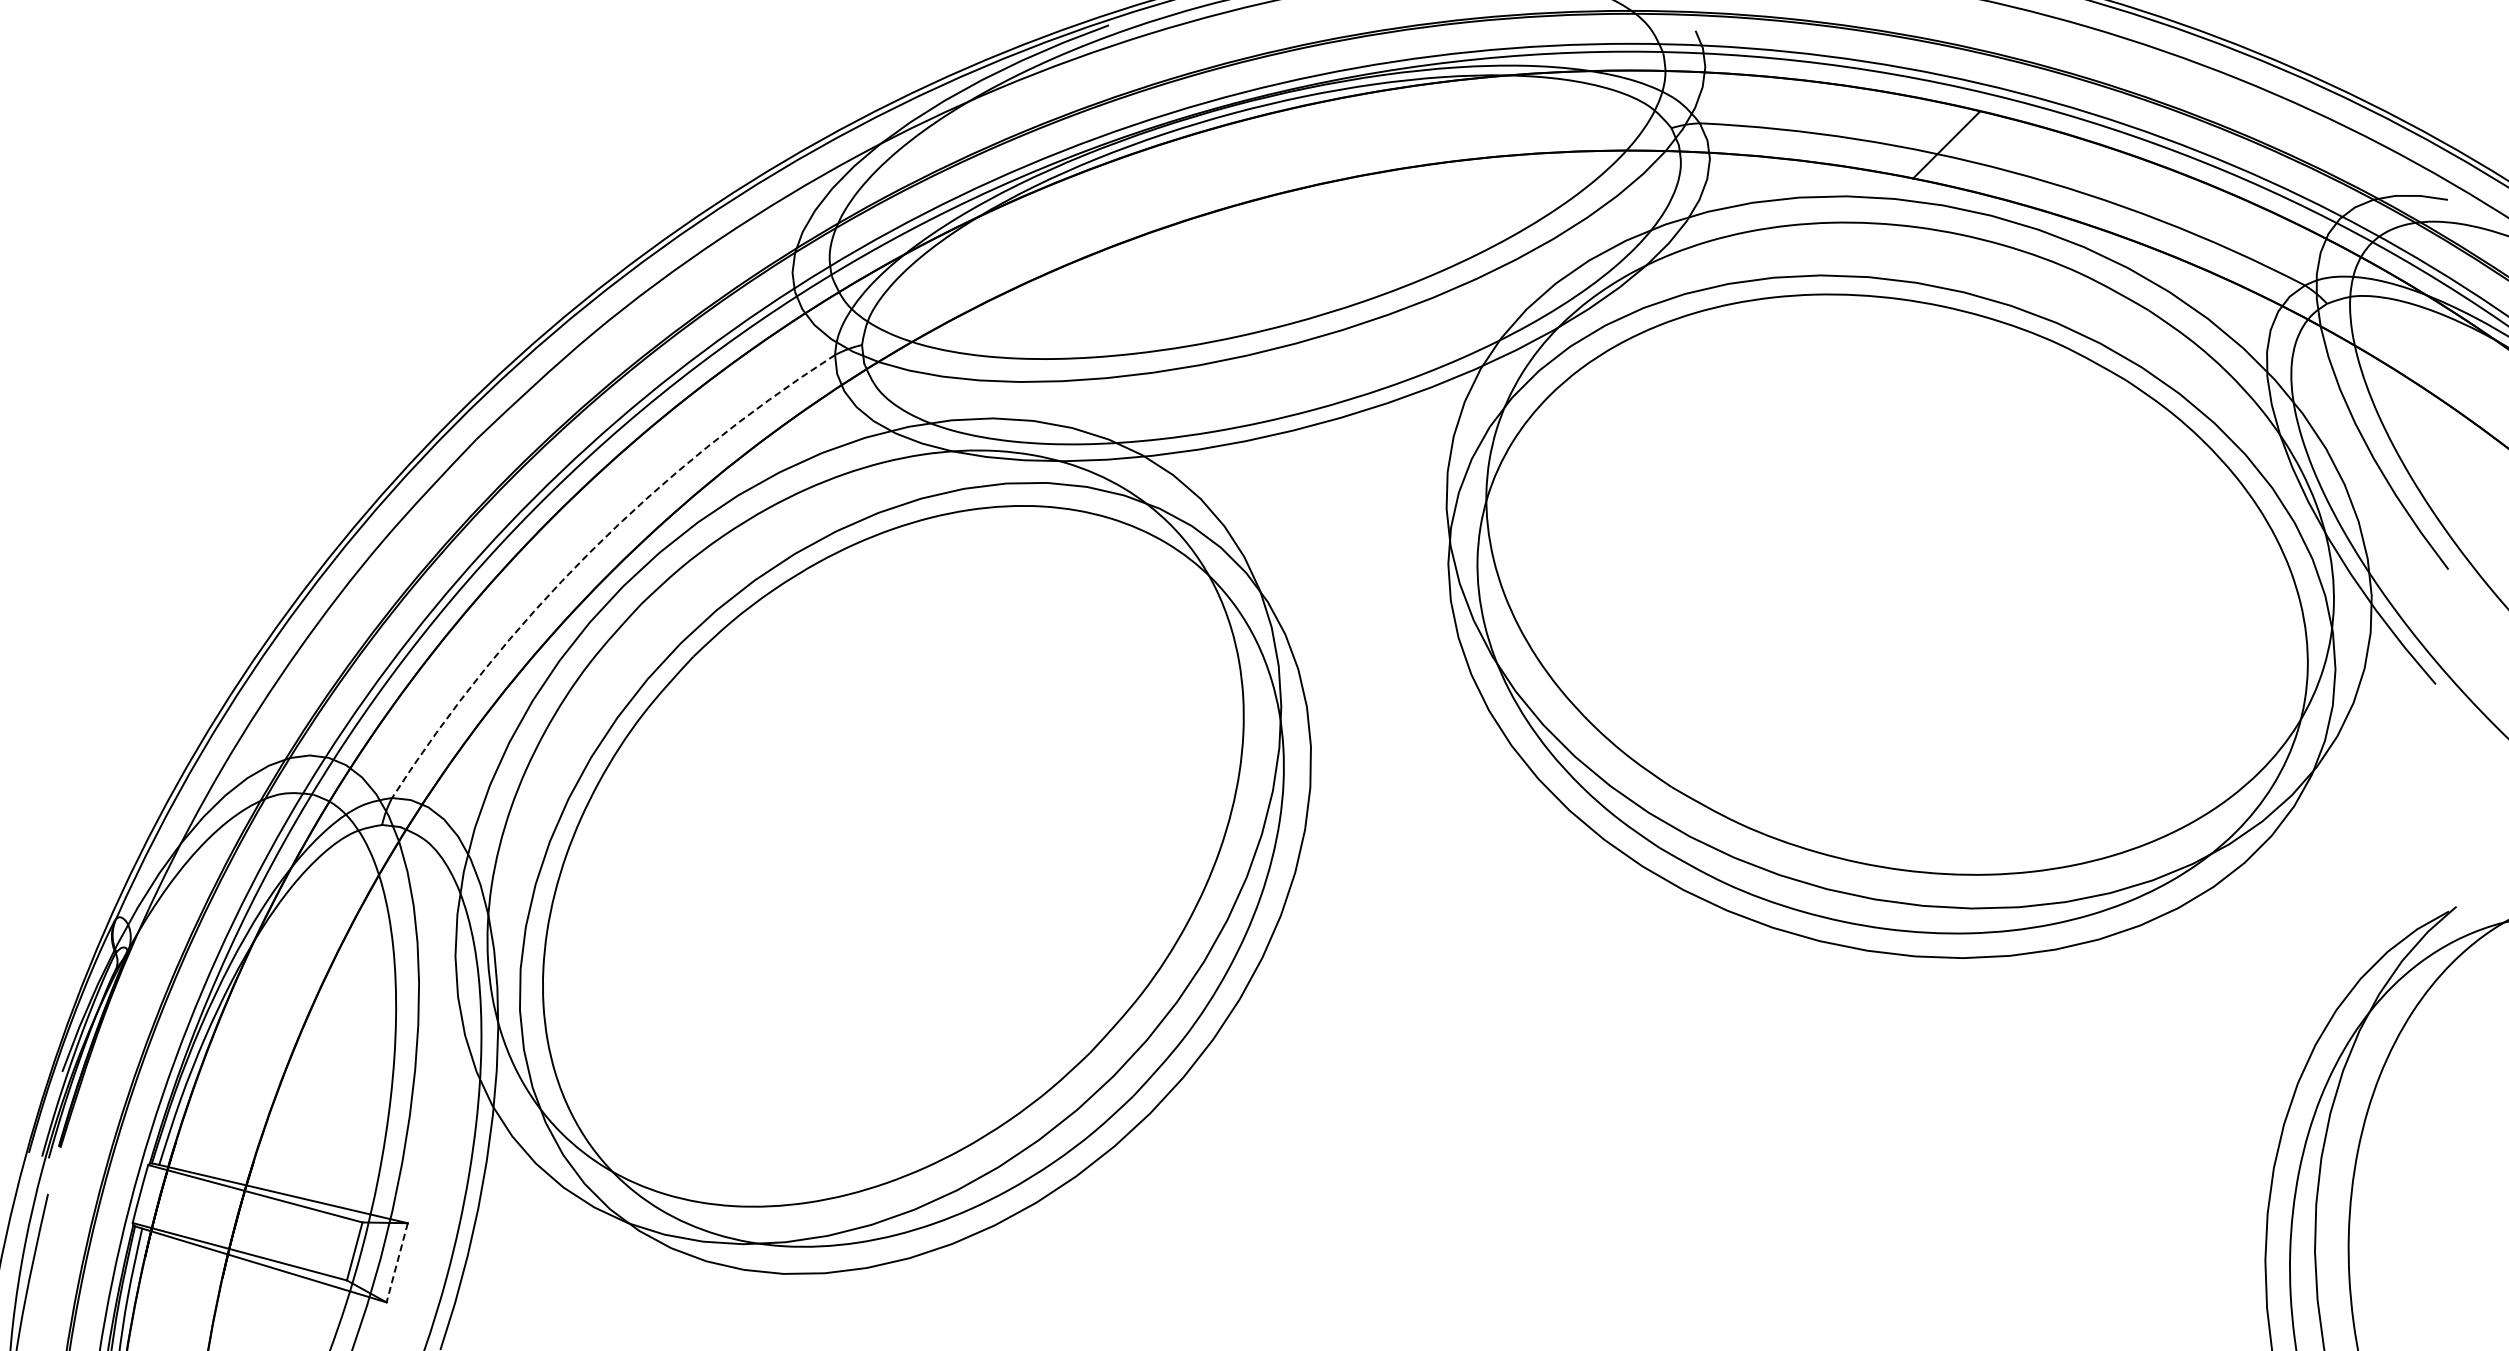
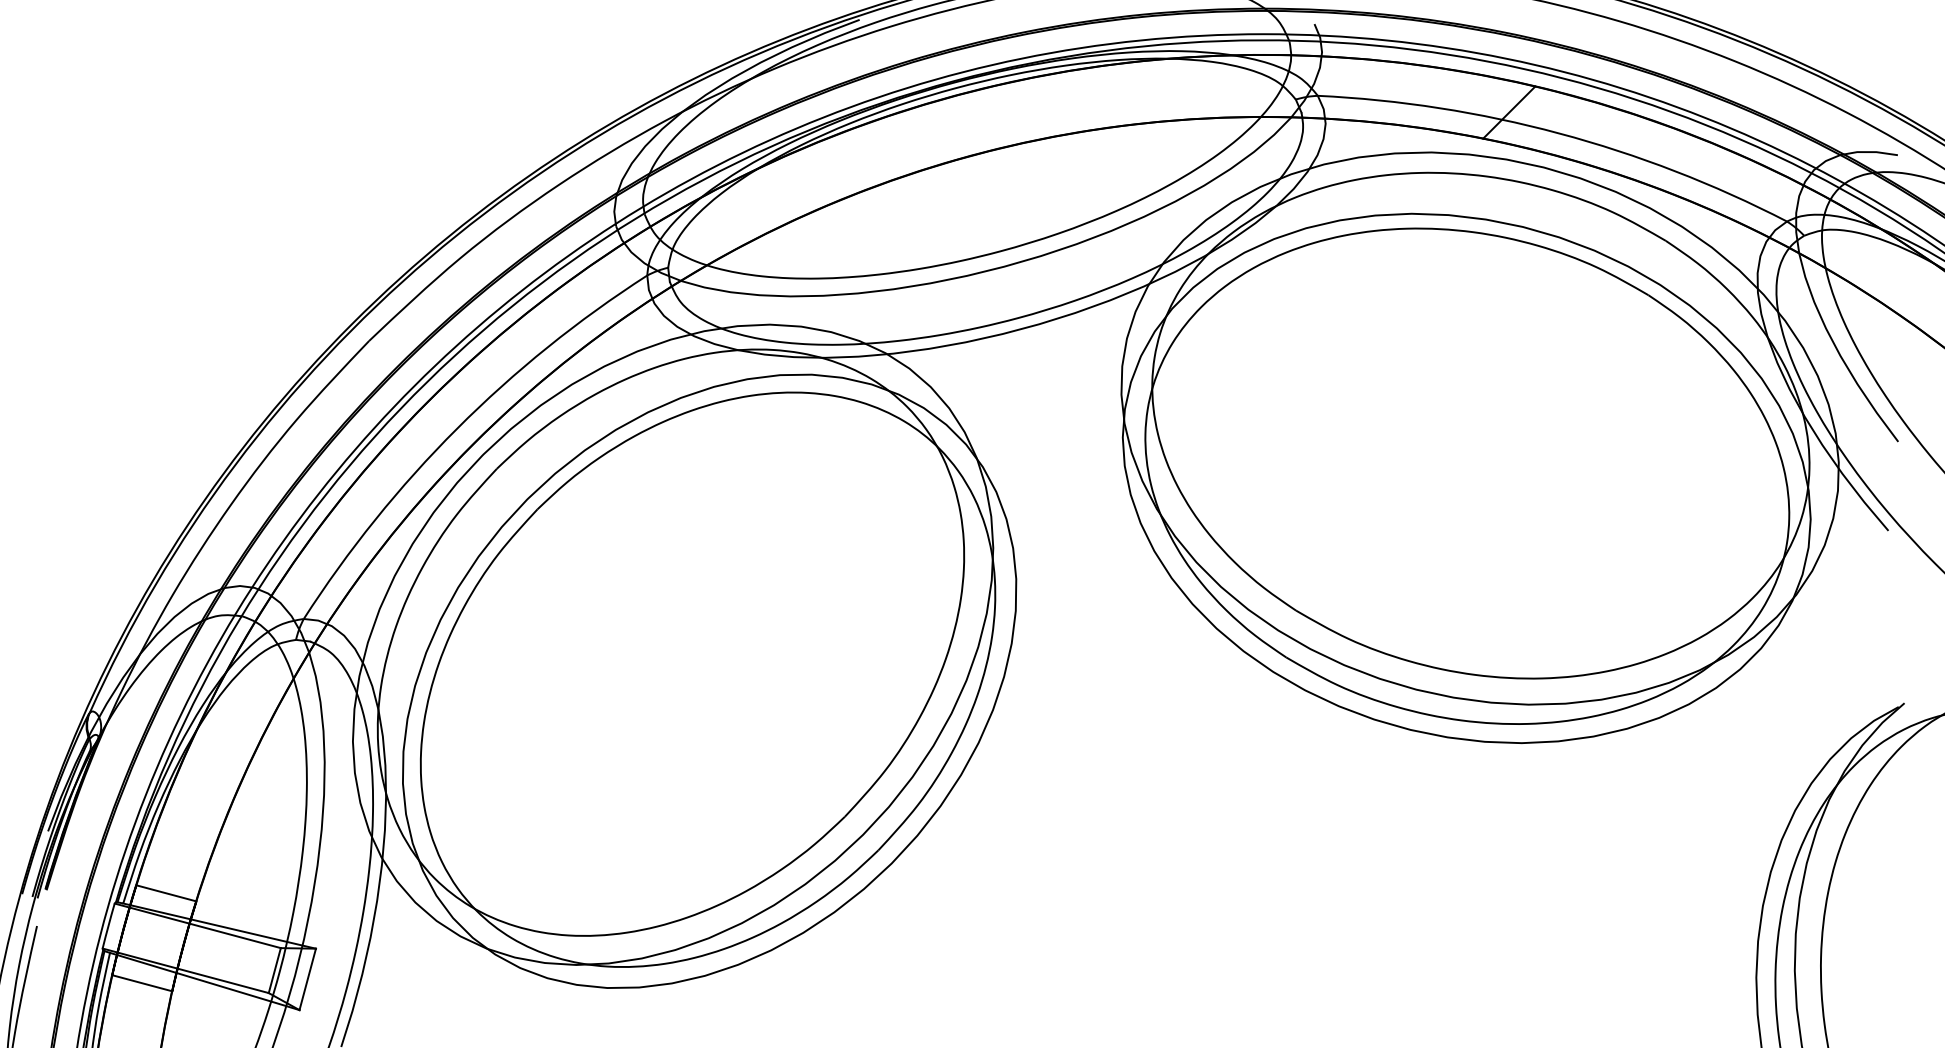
arc: (589, 552) -> (456, 428), dashed -> solid
line: (214, 1151) -> (166, 893), added
line: (397, 1262) -> (307, 979), dashed -> solid
line: (183, 1267) -> (142, 983), added

